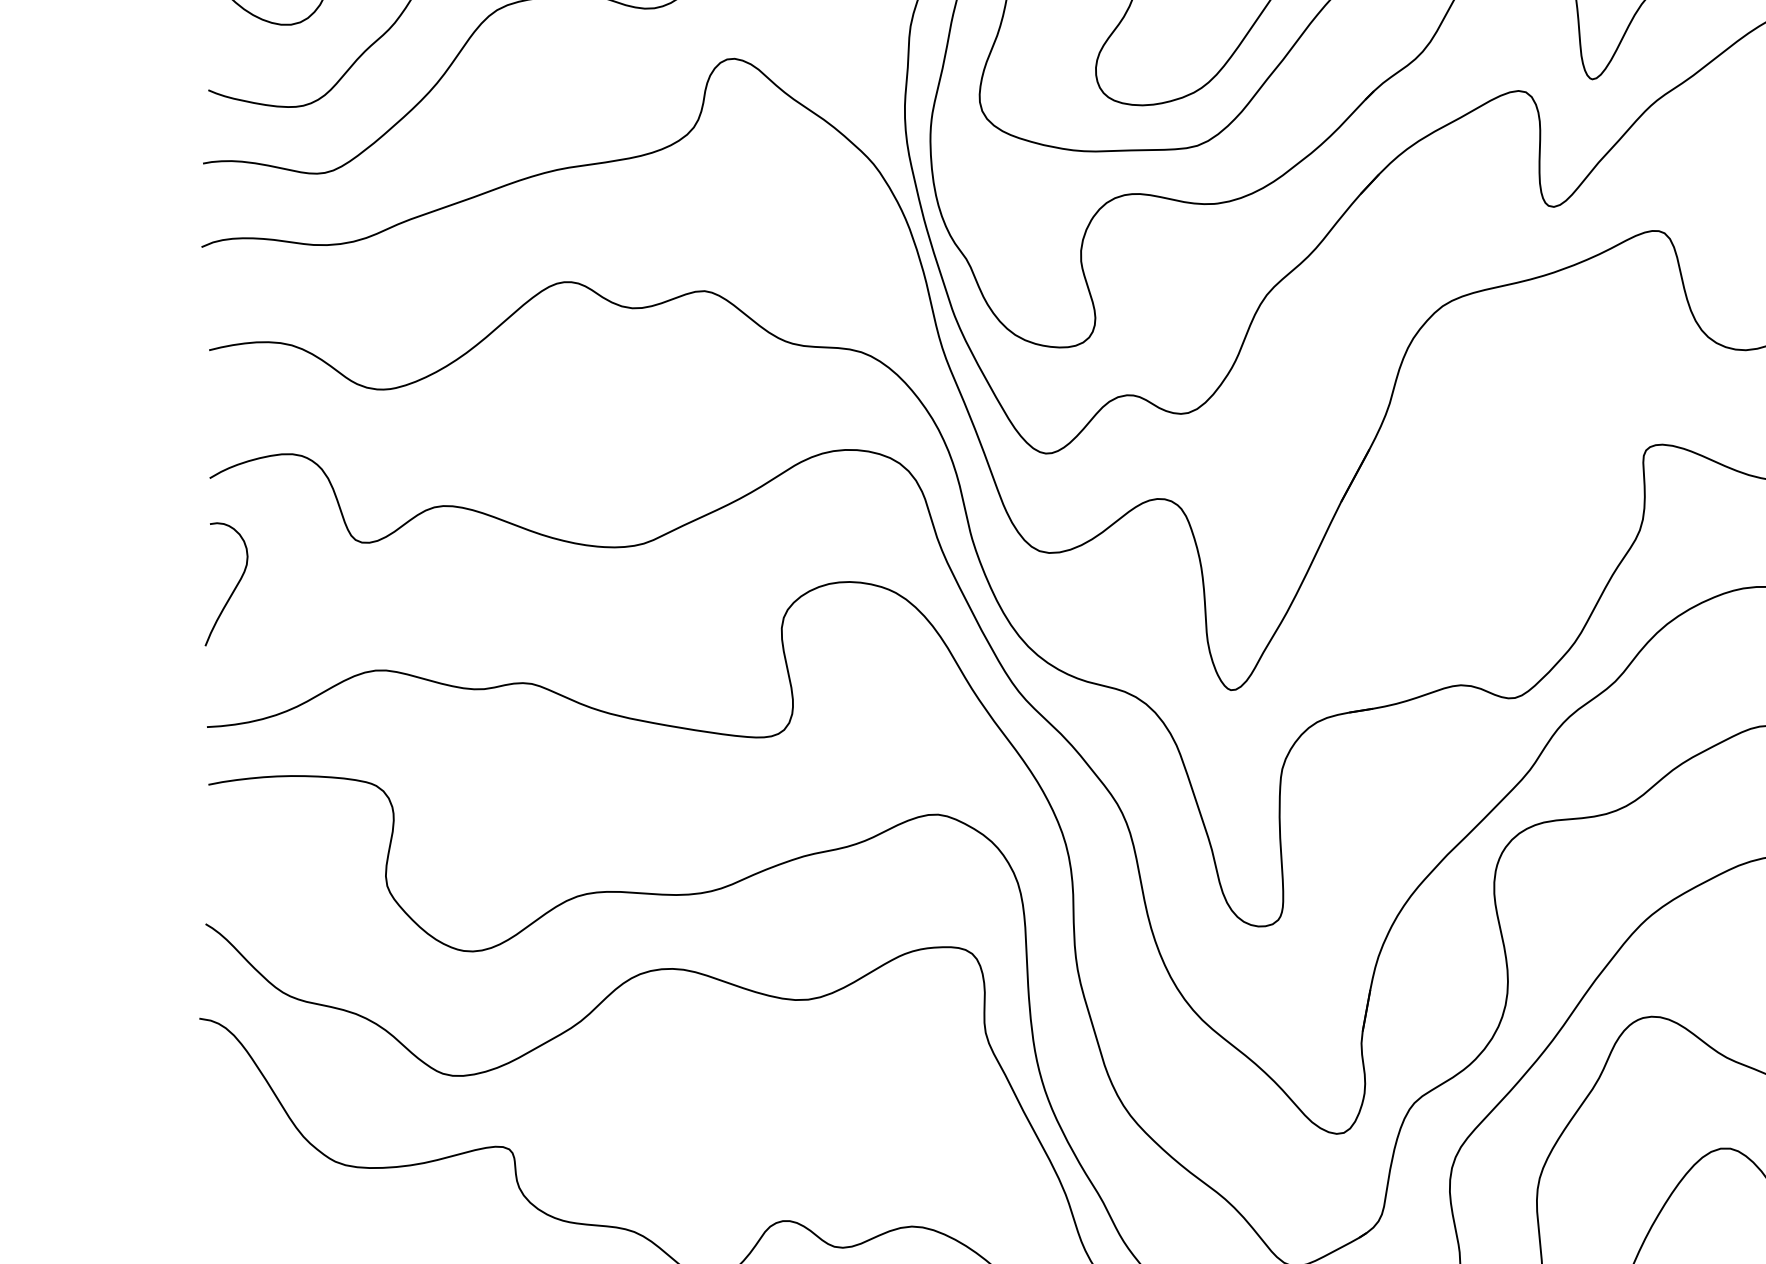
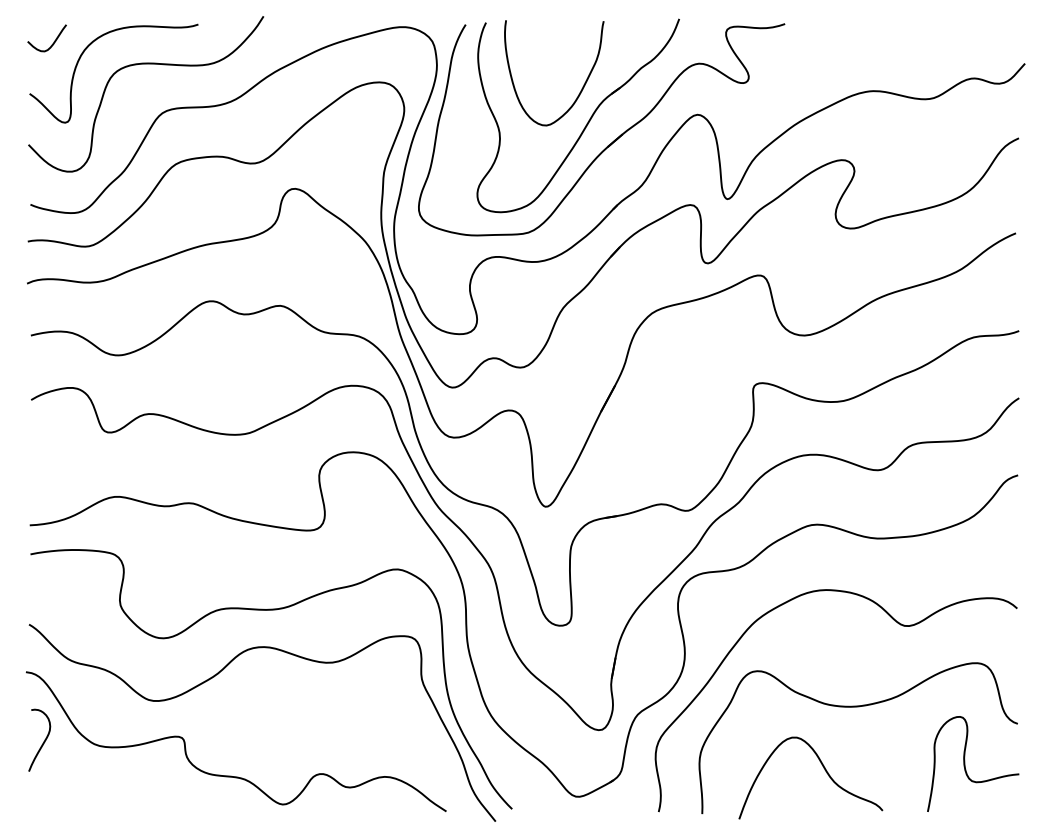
curve: (234, 586) -> (43, 741), moved

